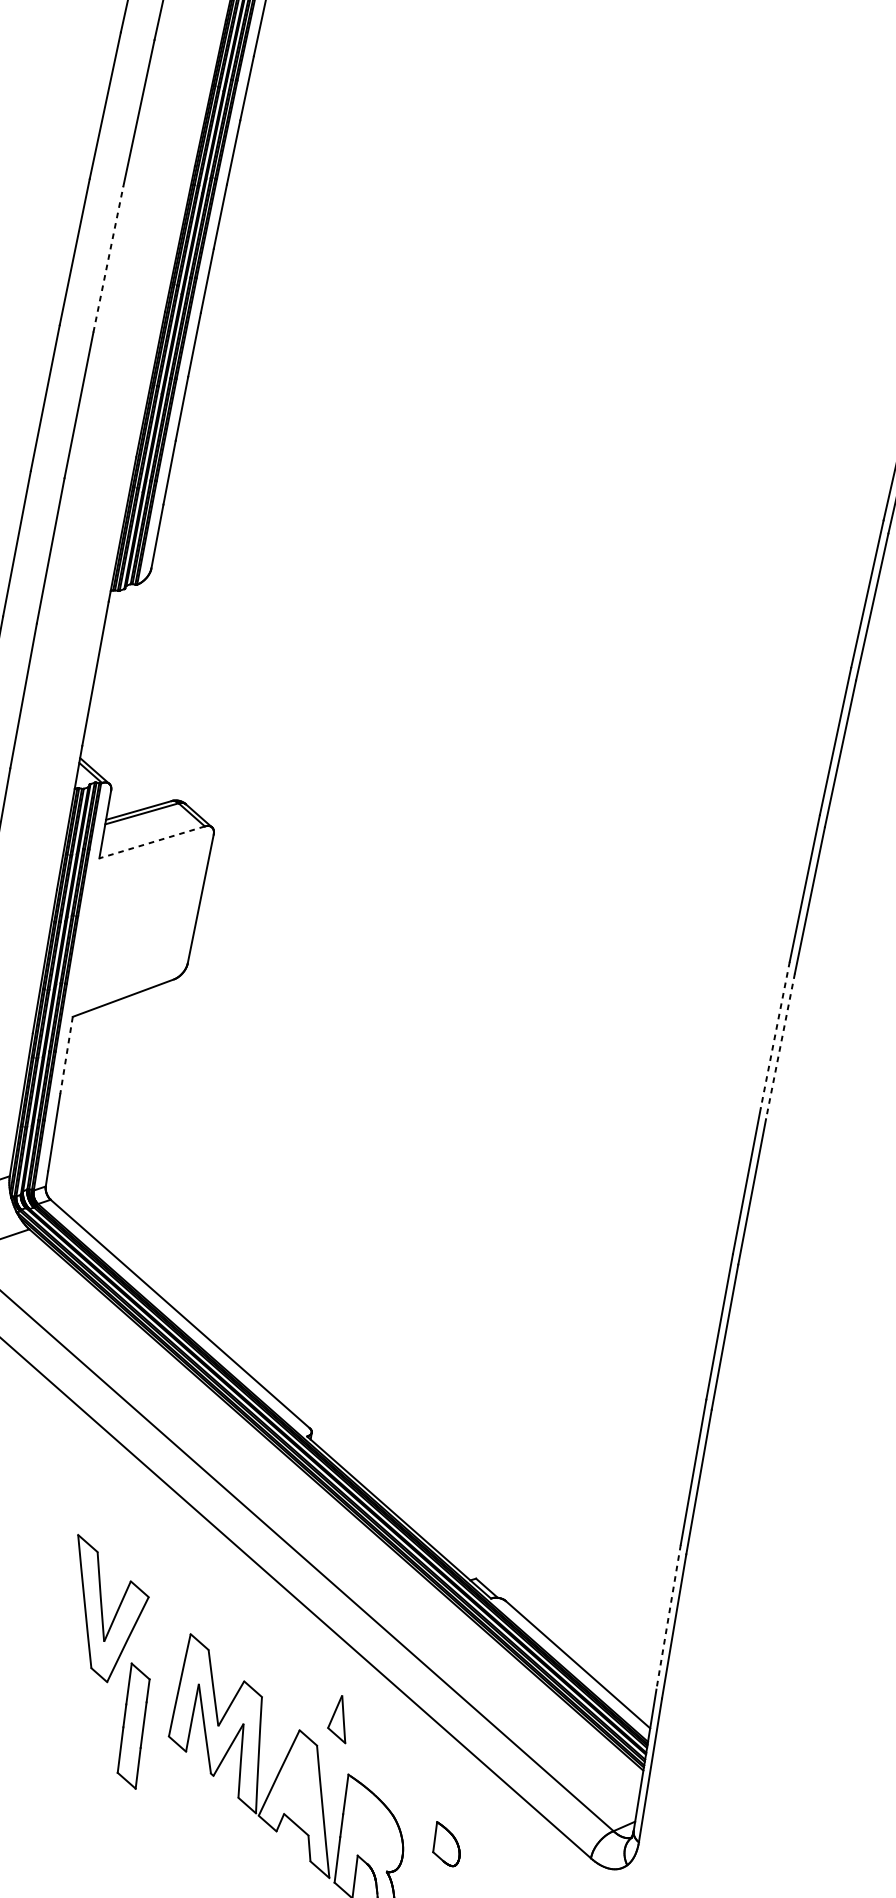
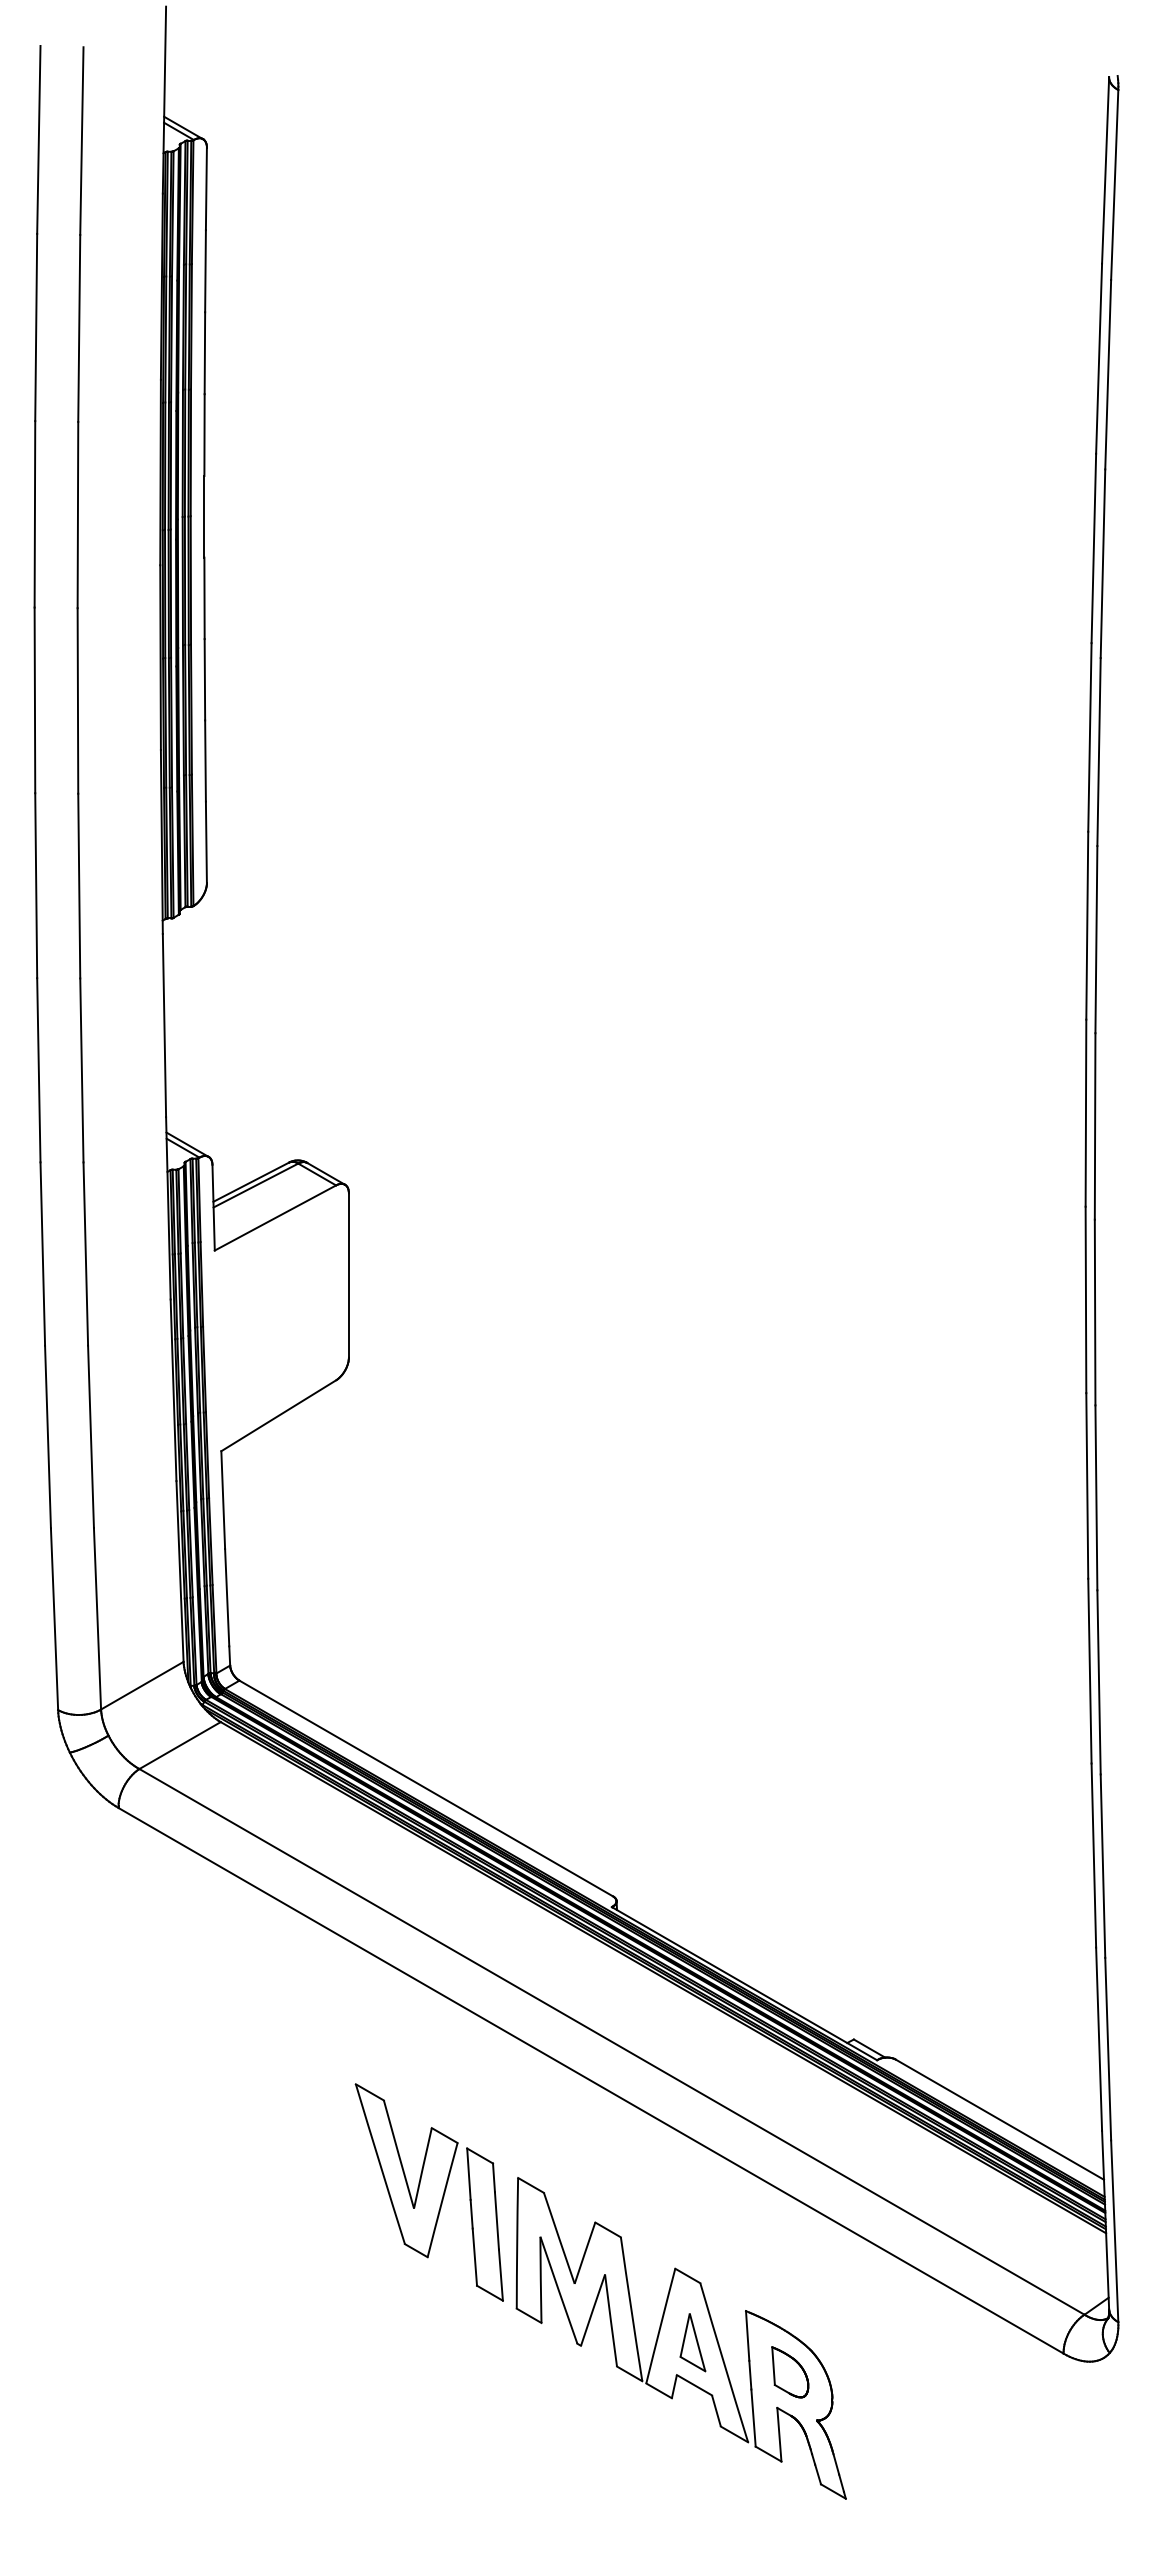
line: (108, 258) -> (77, 514), dashed -> solid
line: (152, 842) -> (275, 1218), dashed -> solid
line: (774, 1035) -> (1085, 1300), dashed -> solid
line: (780, 1046) -> (1095, 1312), dashed -> solid
line: (66, 1055) -> (223, 1500), dashed -> solid
line: (668, 1617) -> (1099, 2039), dashed -> solid
part: (339, 1718) -> (692, 2342), moved
part: (133, 1725) -> (484, 2224), moved
part: (447, 1844) -> (790, 2372), moved

